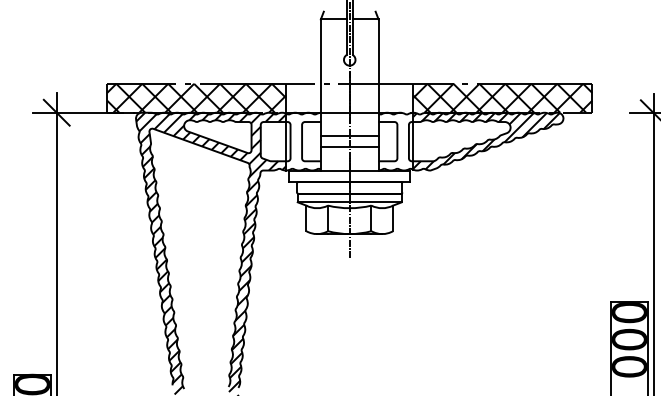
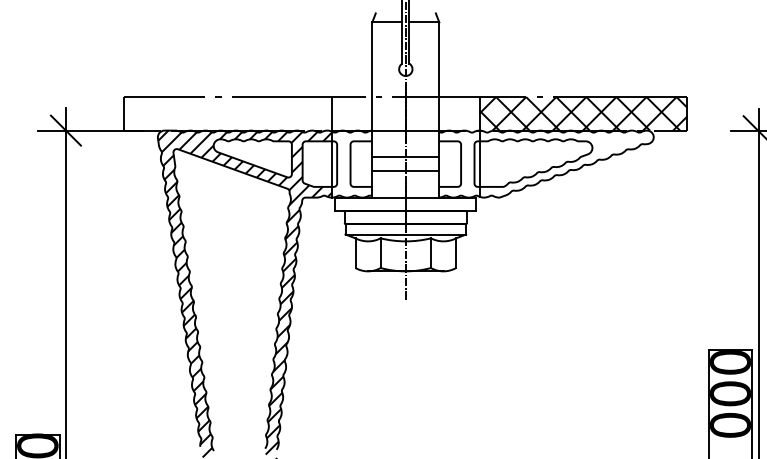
hatch: (196, 97) -> (228, 112), removed
hatch: (486, 141) -> (564, 163), removed

